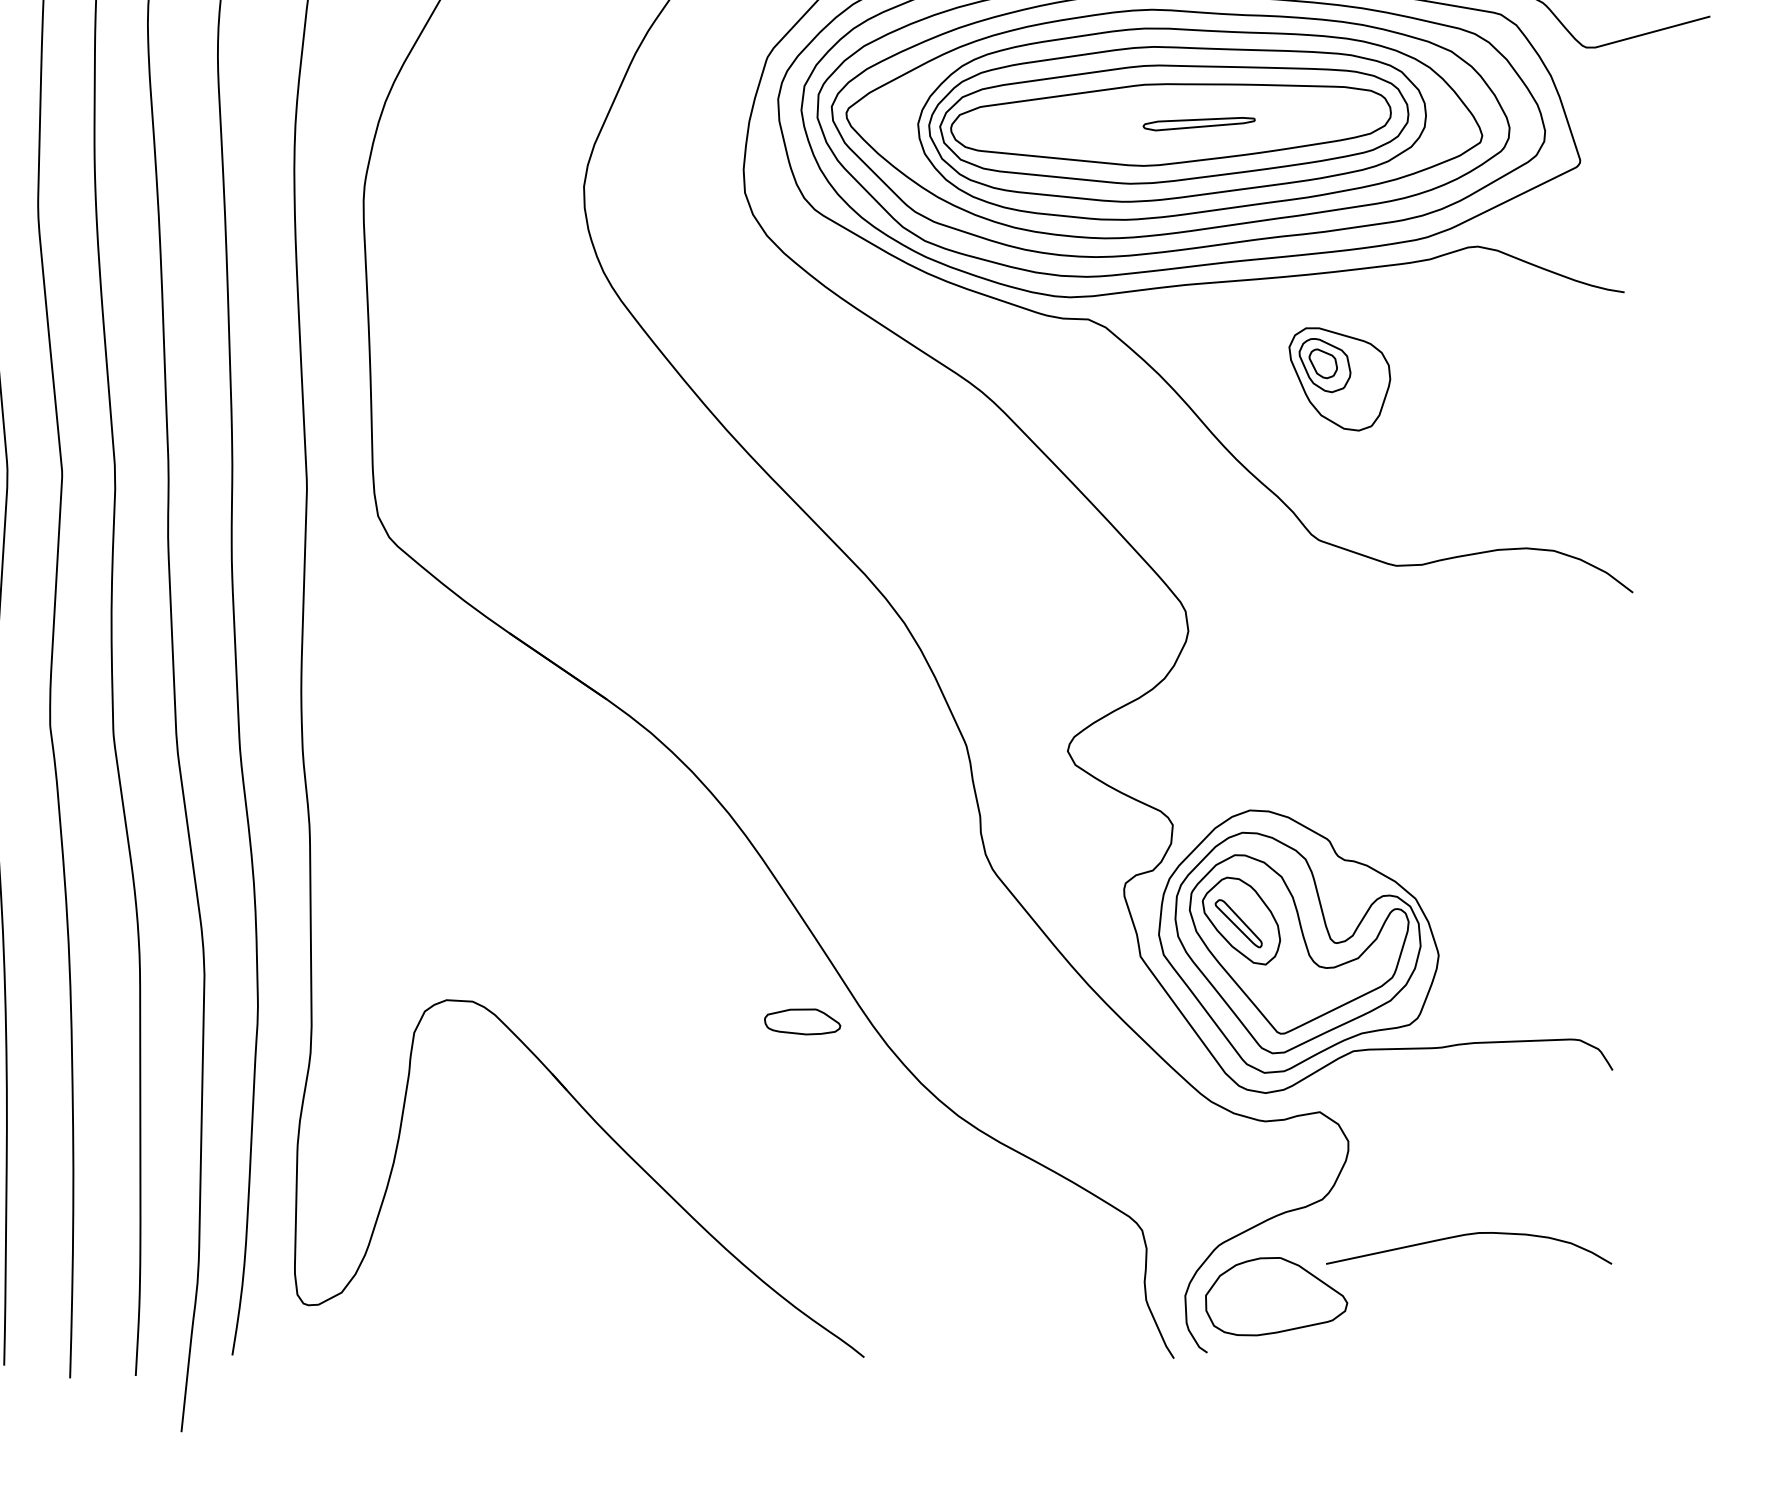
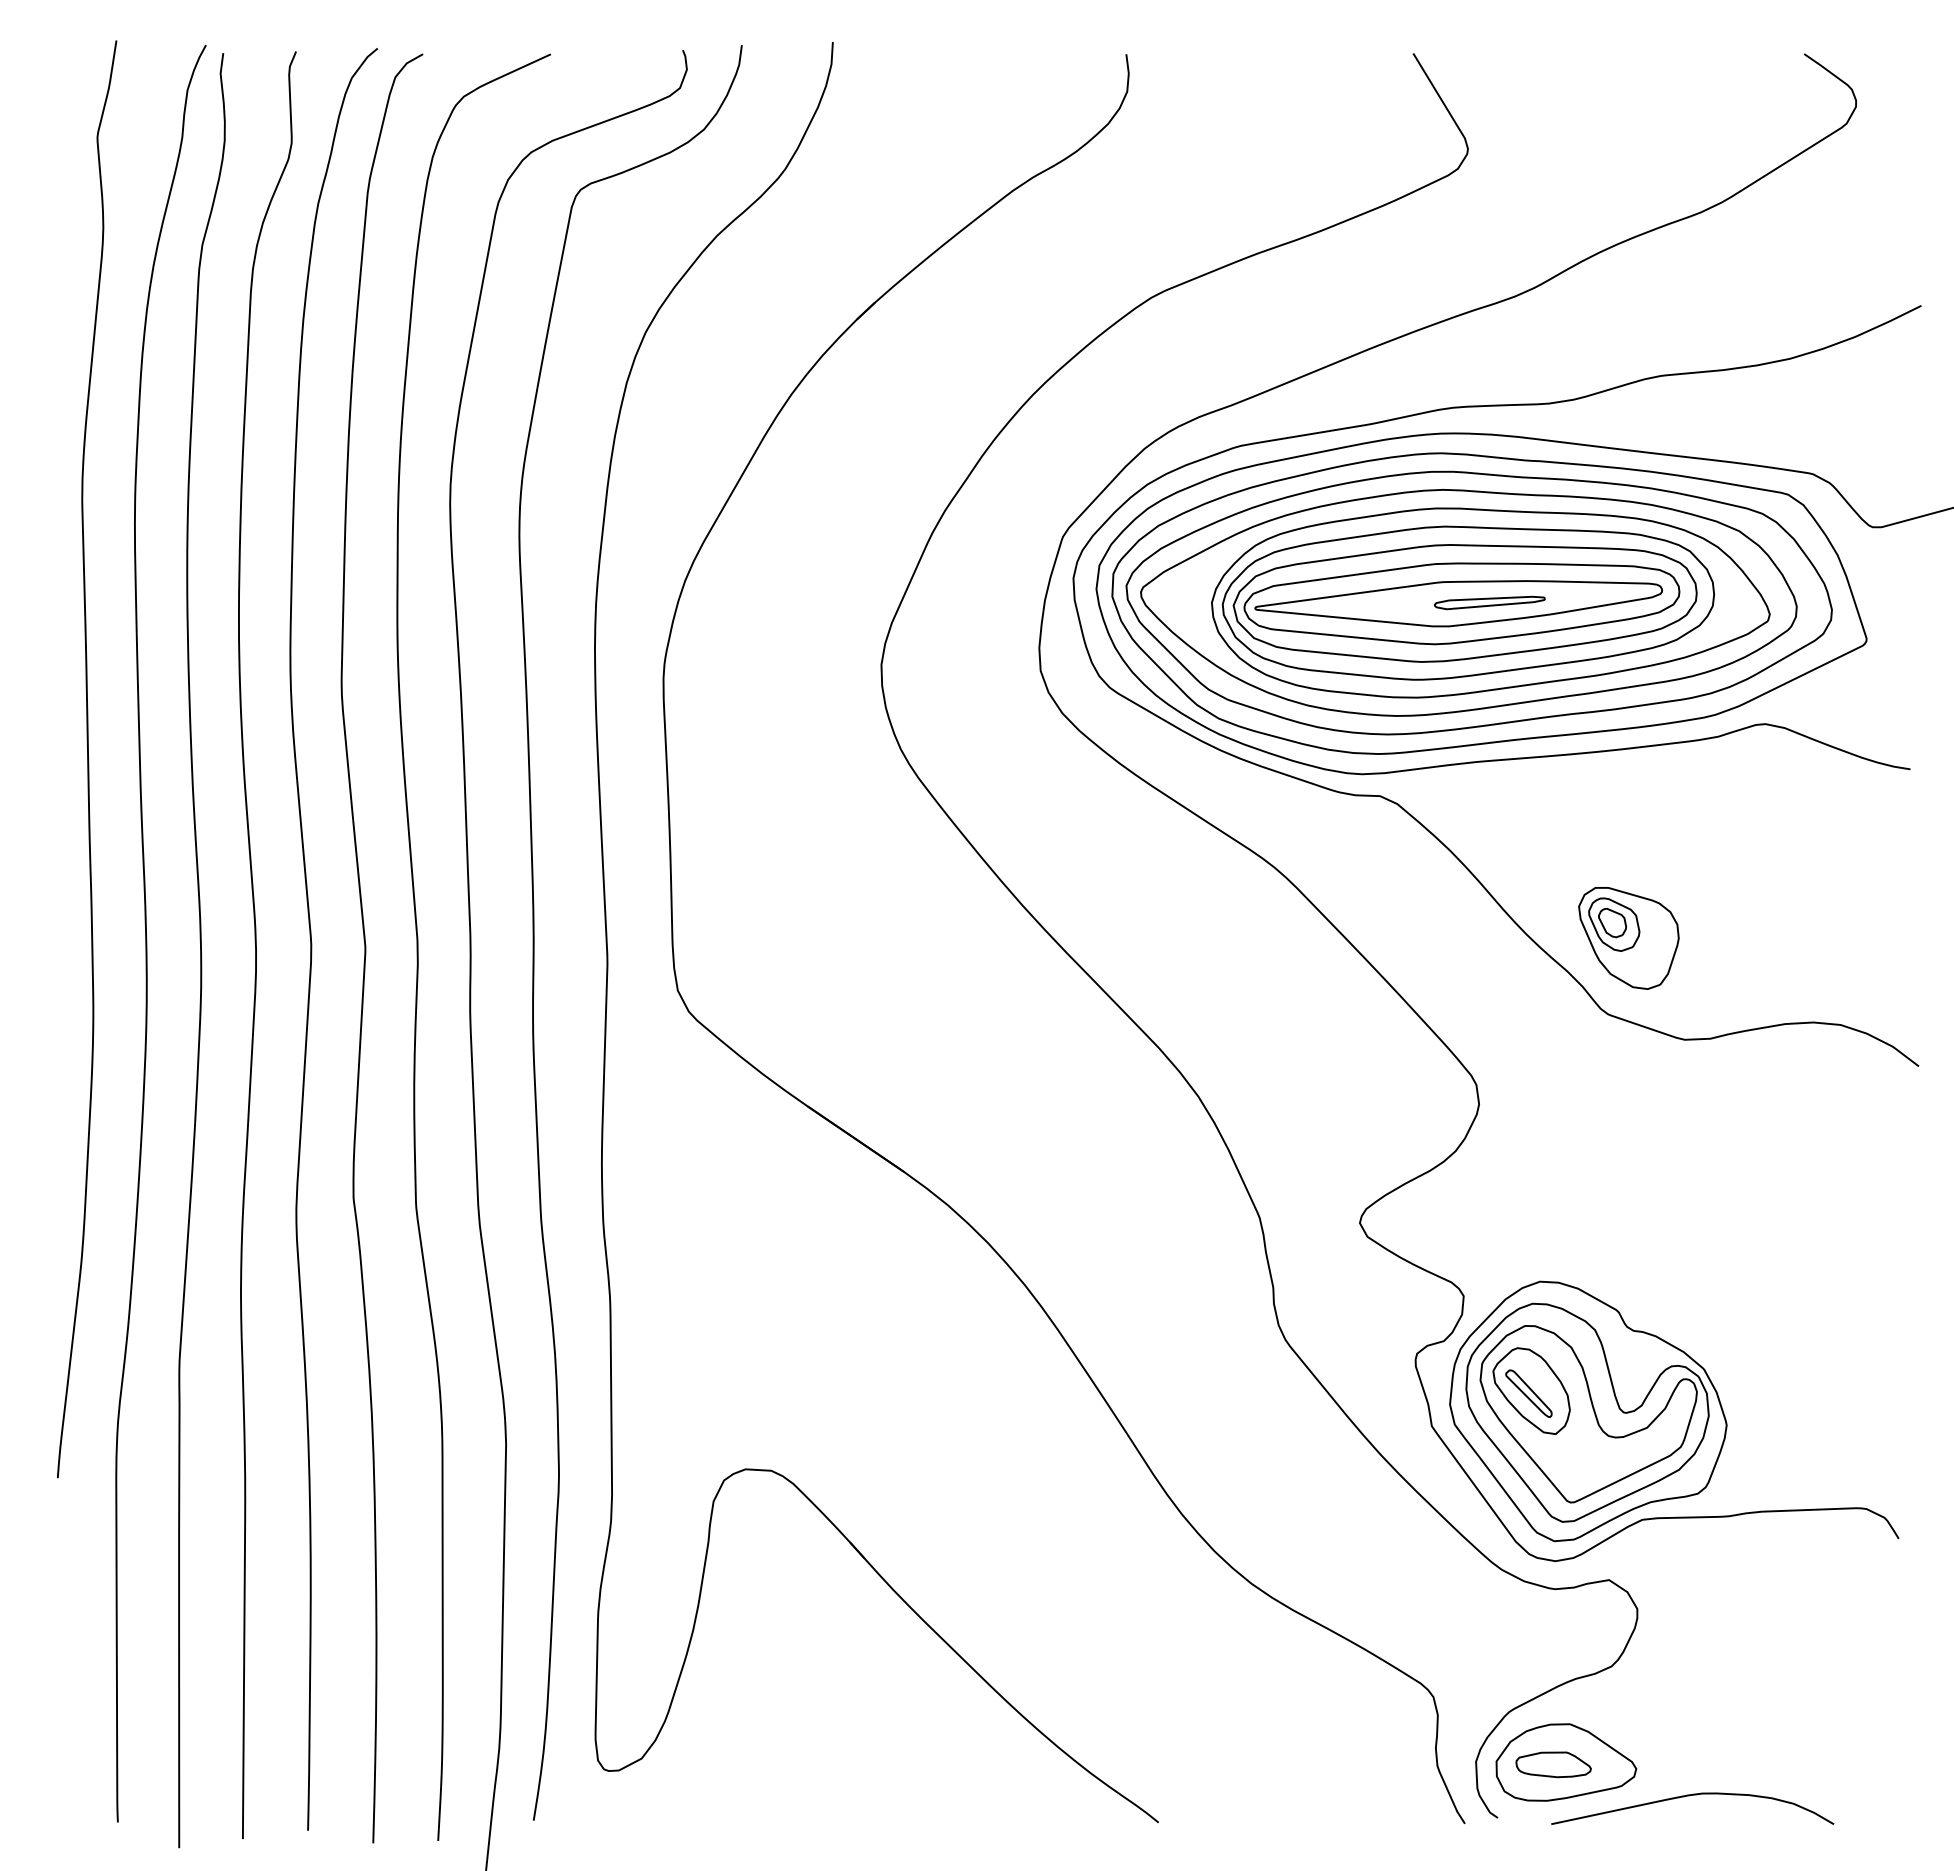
part: (1167, 124) -> (1458, 603), added
part: (1339, 379) -> (1628, 938), moved
part: (802, 1021) -> (1553, 1764), moved
curve: (1465, 1235) -> (1689, 1796), moved

